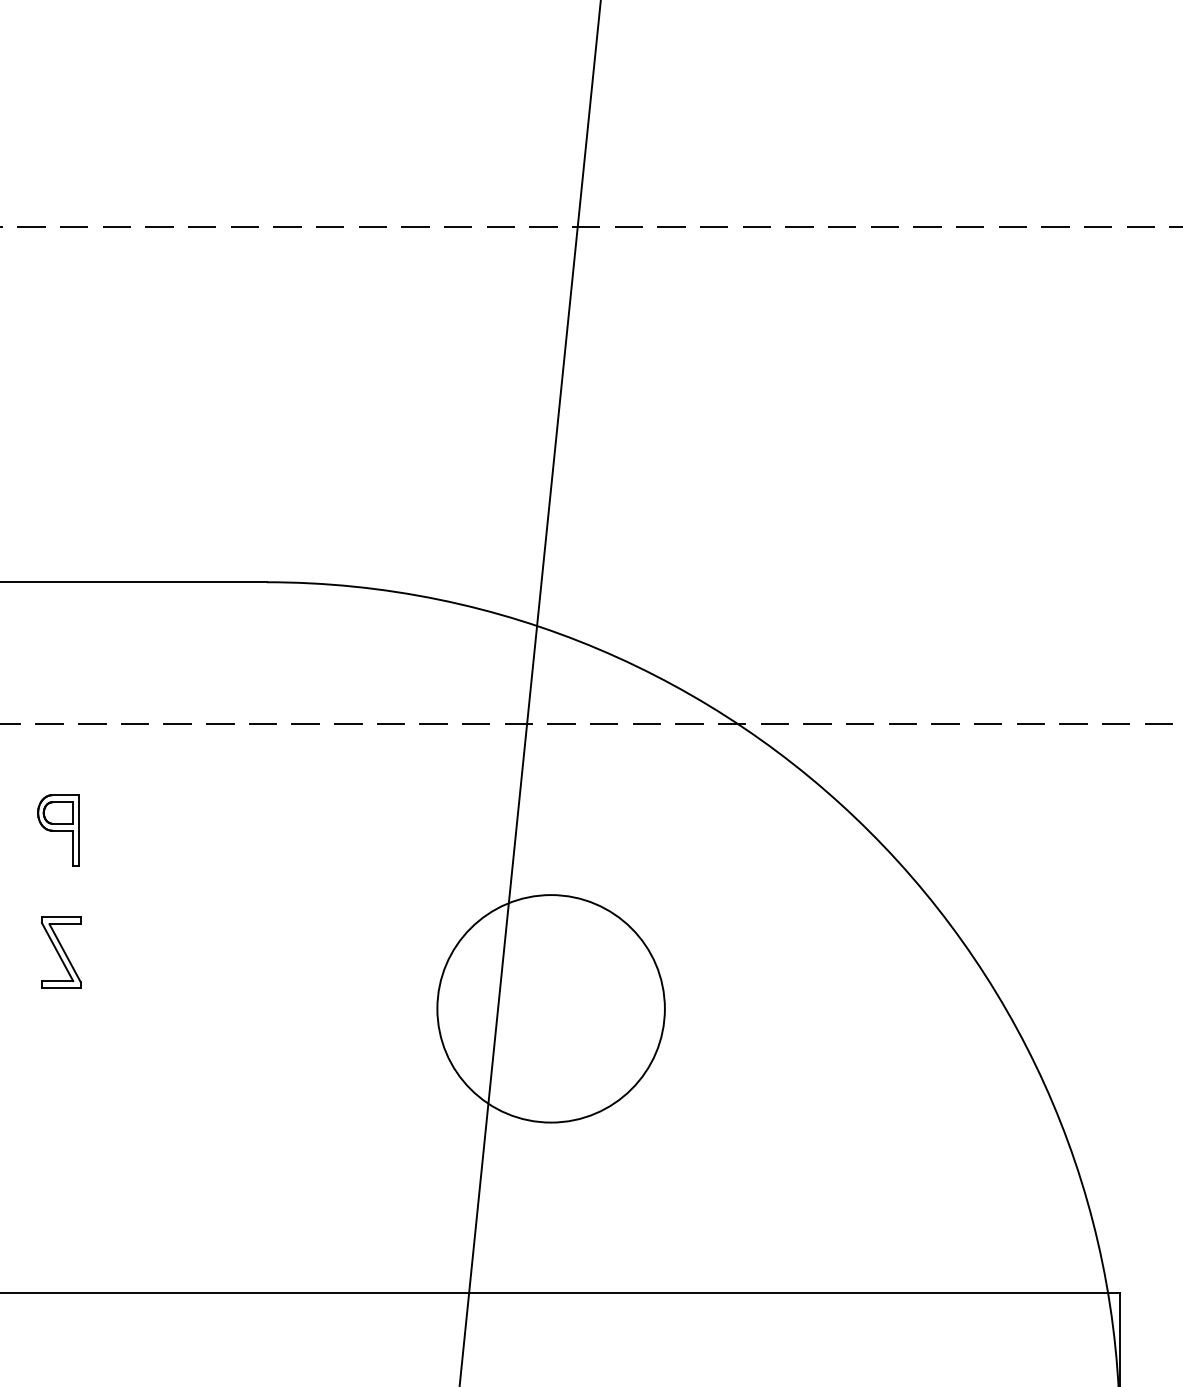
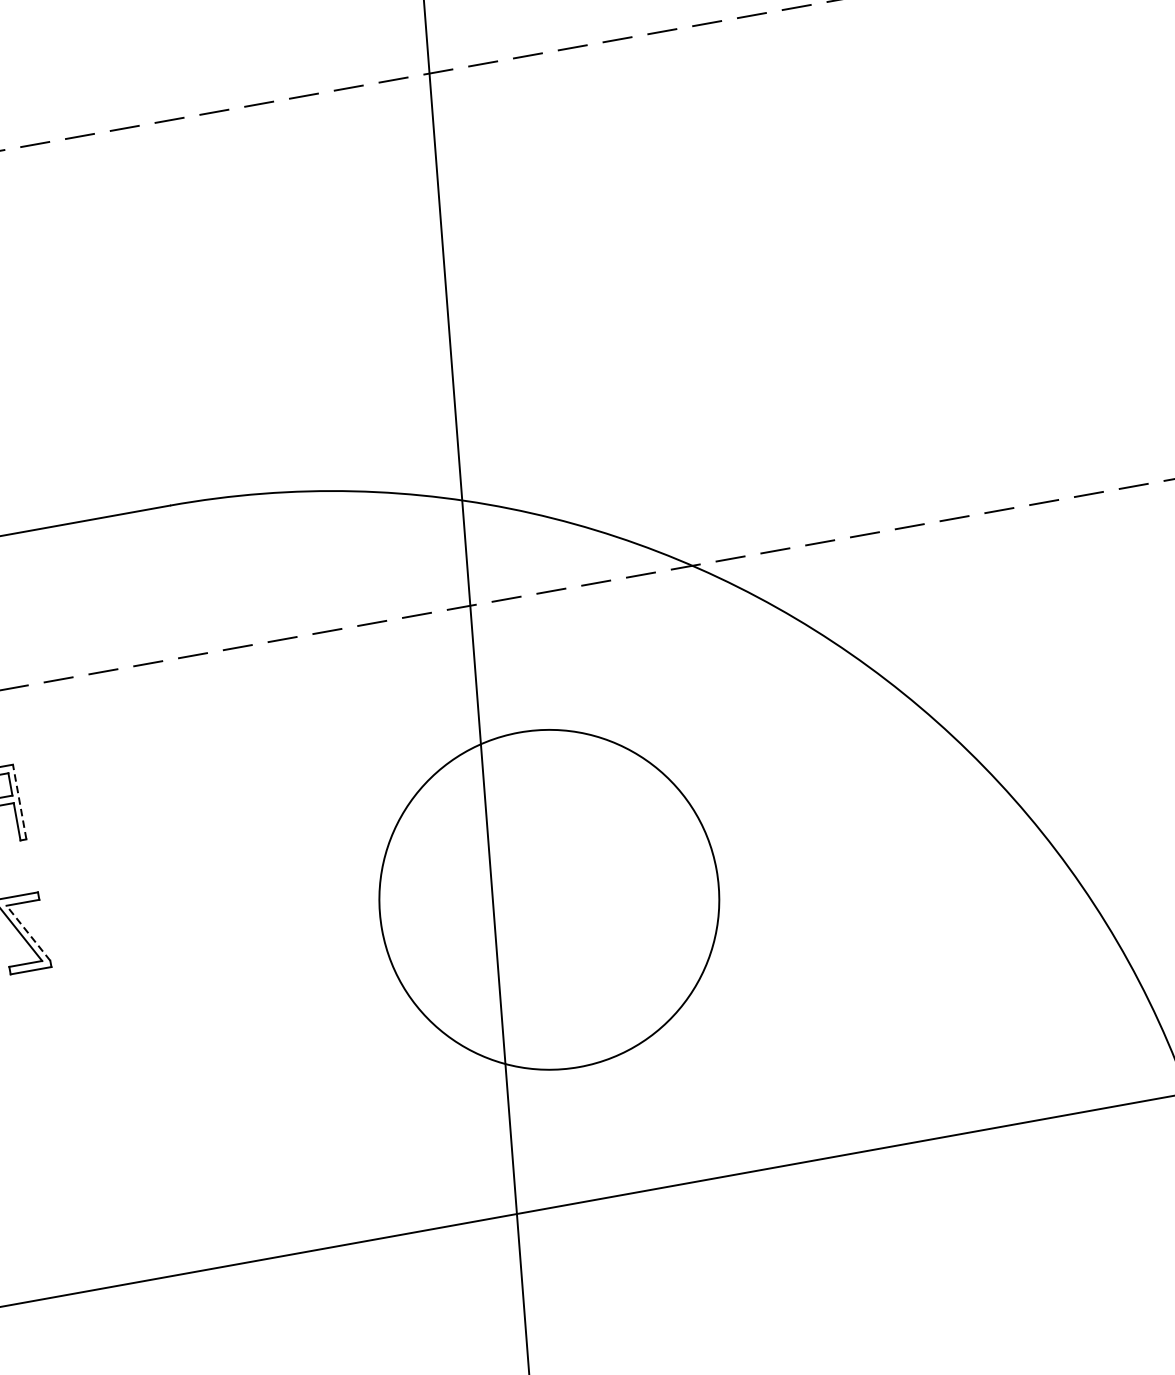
line: (78, 830) -> (19, 801), solid -> dashed
line: (65, 953) -> (28, 933), solid -> dashed
circle: (550, 1008) -> (548, 899), size x1.4

